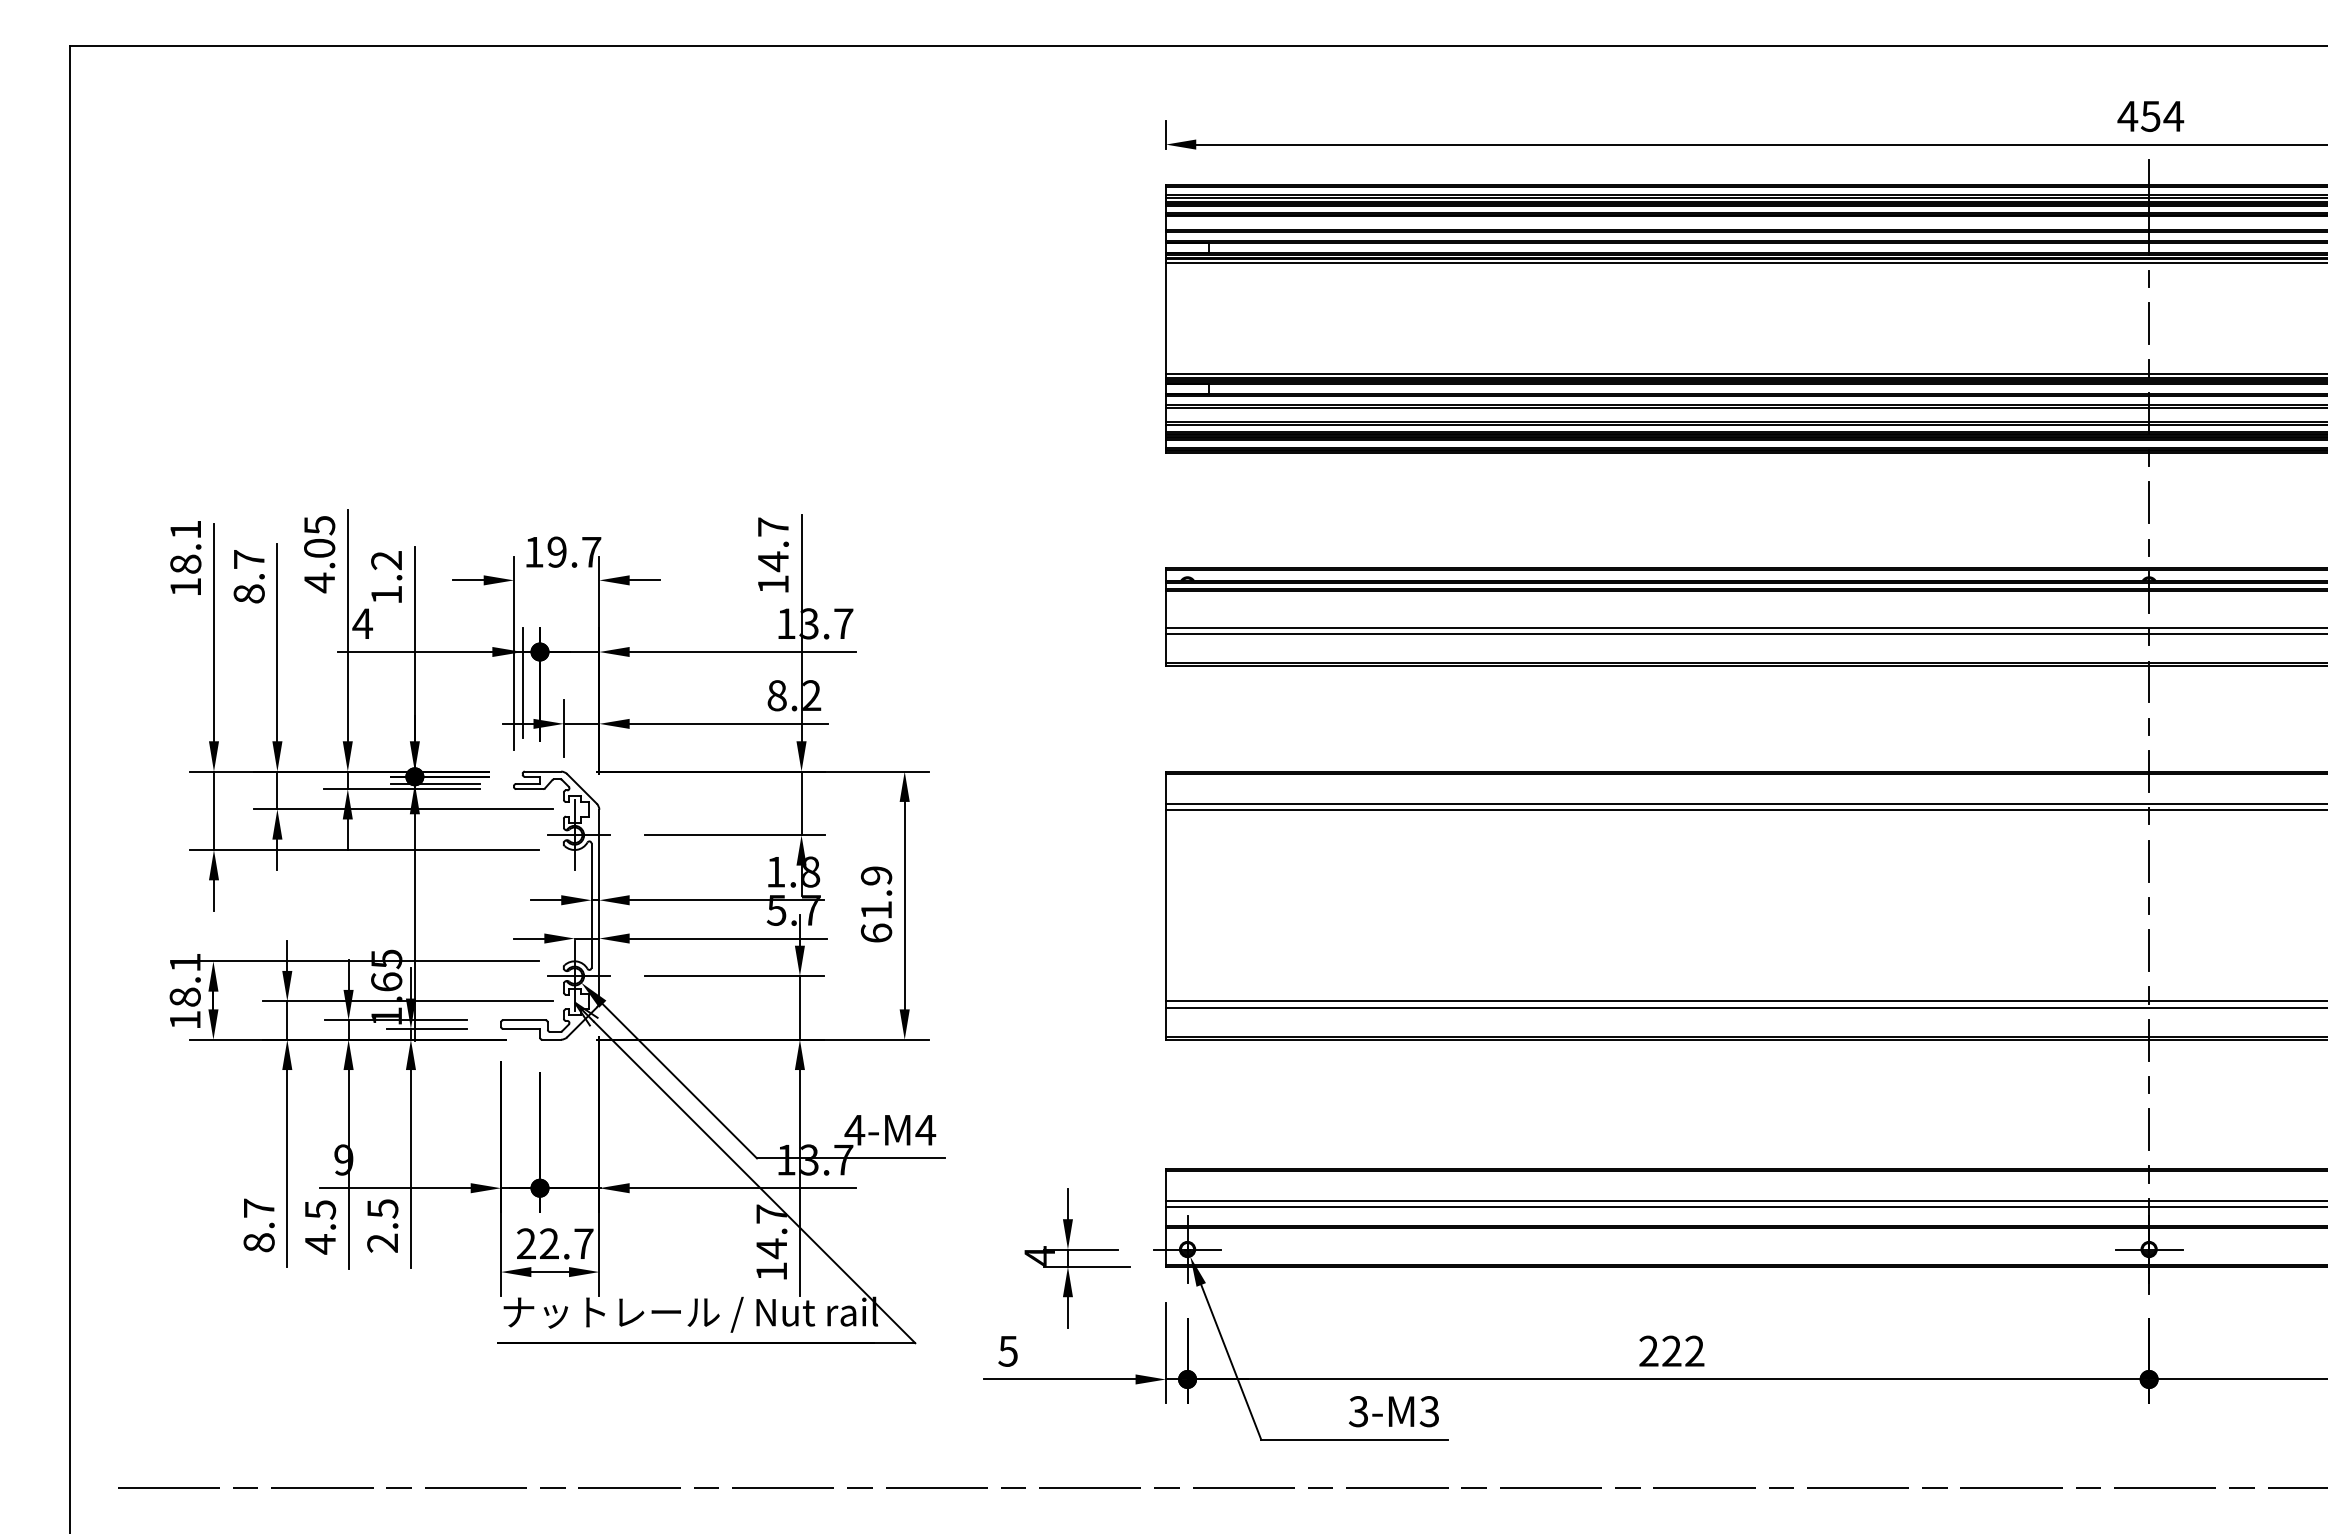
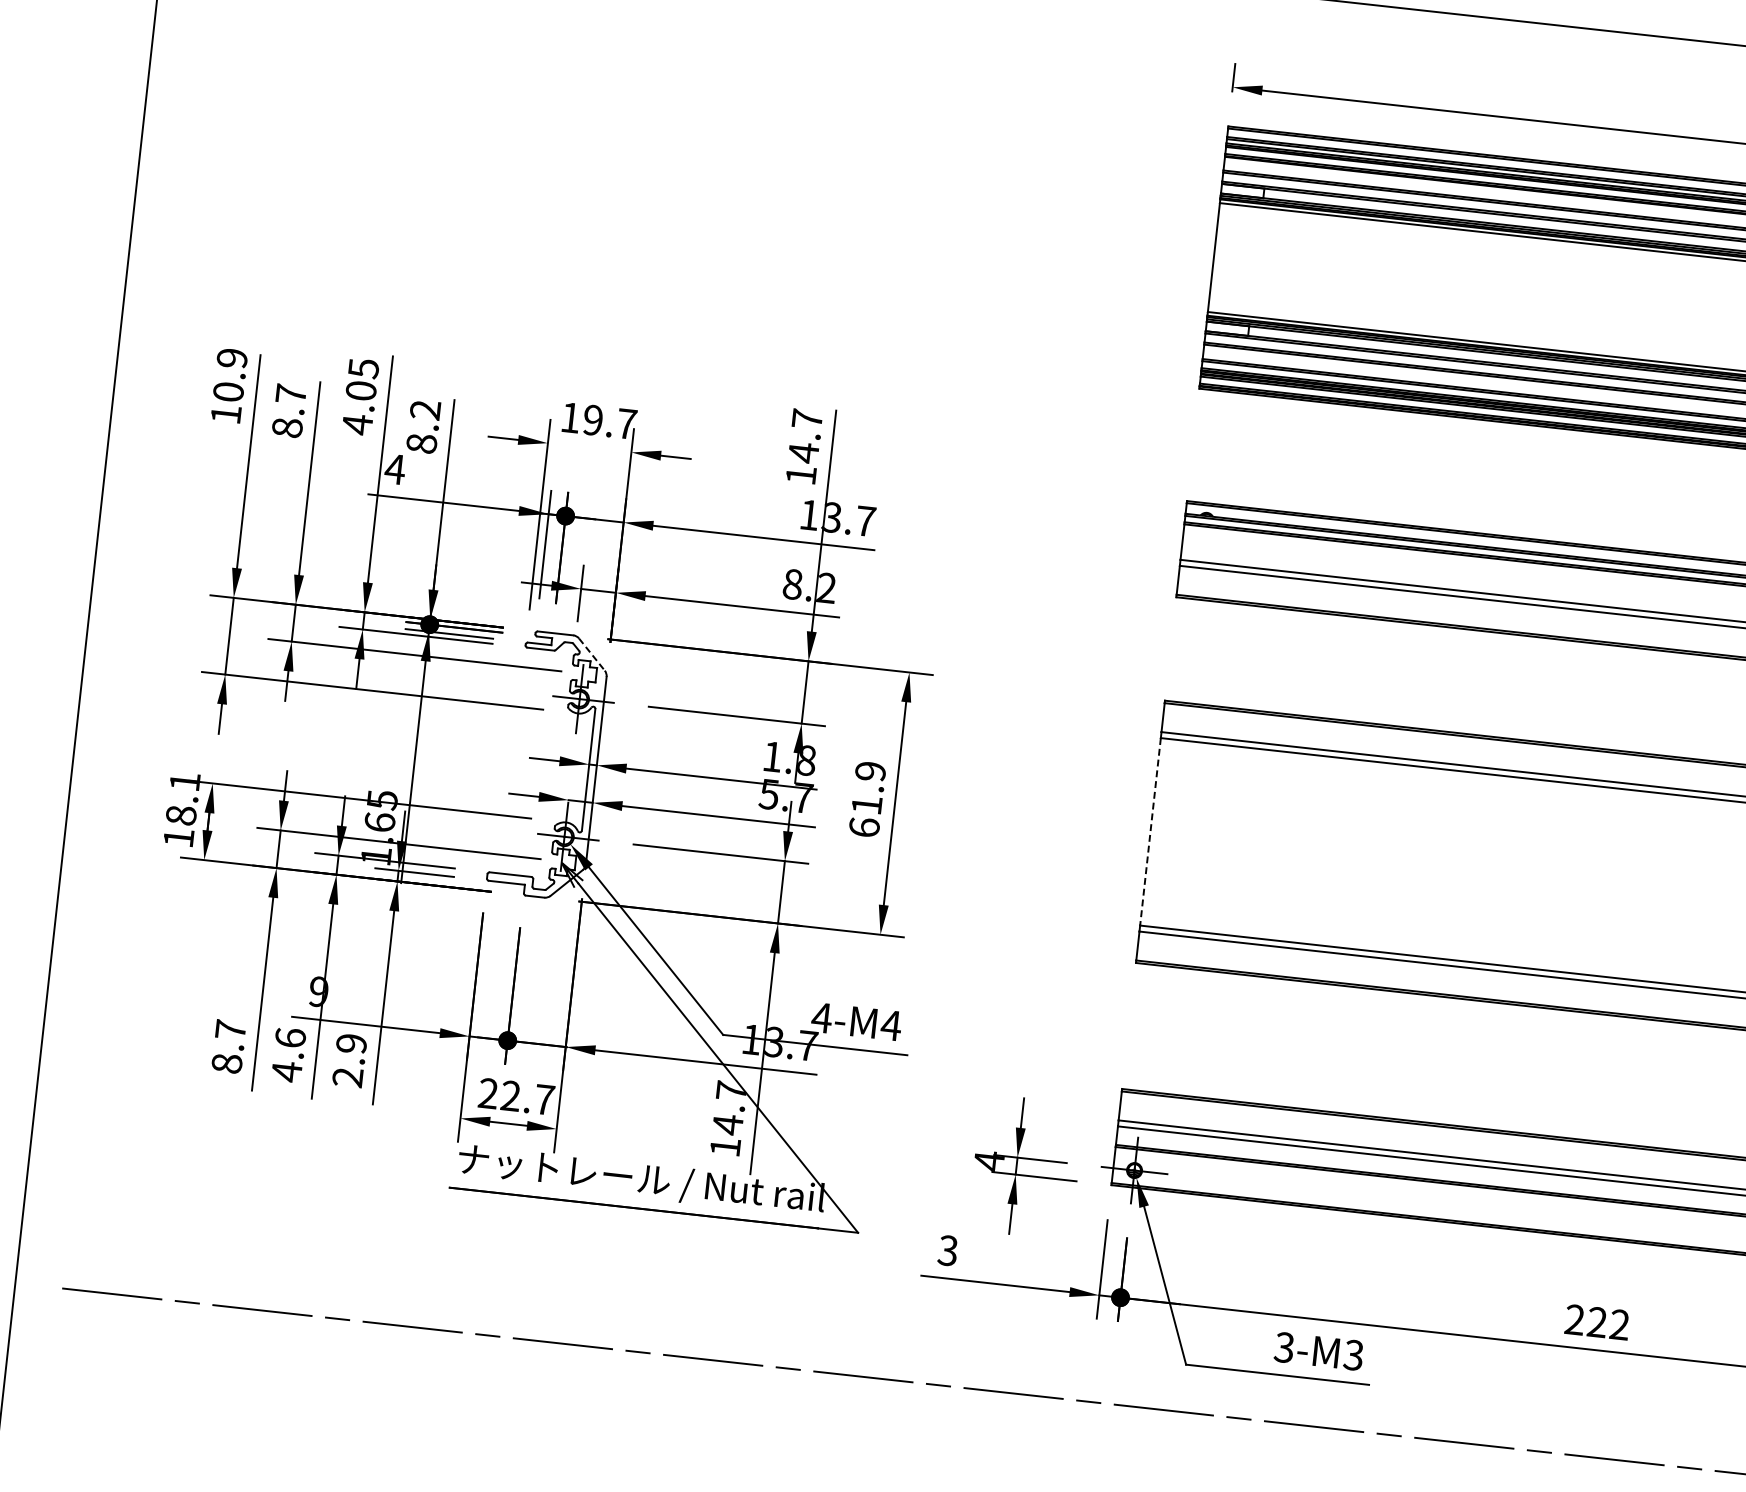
text: (185, 546) -> (230, 374), 18.1 -> 10.9
text: (386, 594) -> (421, 443), 1.2 -> 8.2
line: (582, 788) -> (592, 654), solid -> dashed
line: (1165, 905) -> (1150, 831), solid -> dashed
text: (382, 1208) -> (351, 1043), 2.5 -> 2.9
text: (320, 1209) -> (290, 1037), 4.5 -> 4.6
text: (1007, 1350) -> (947, 1249), 5 -> 3

